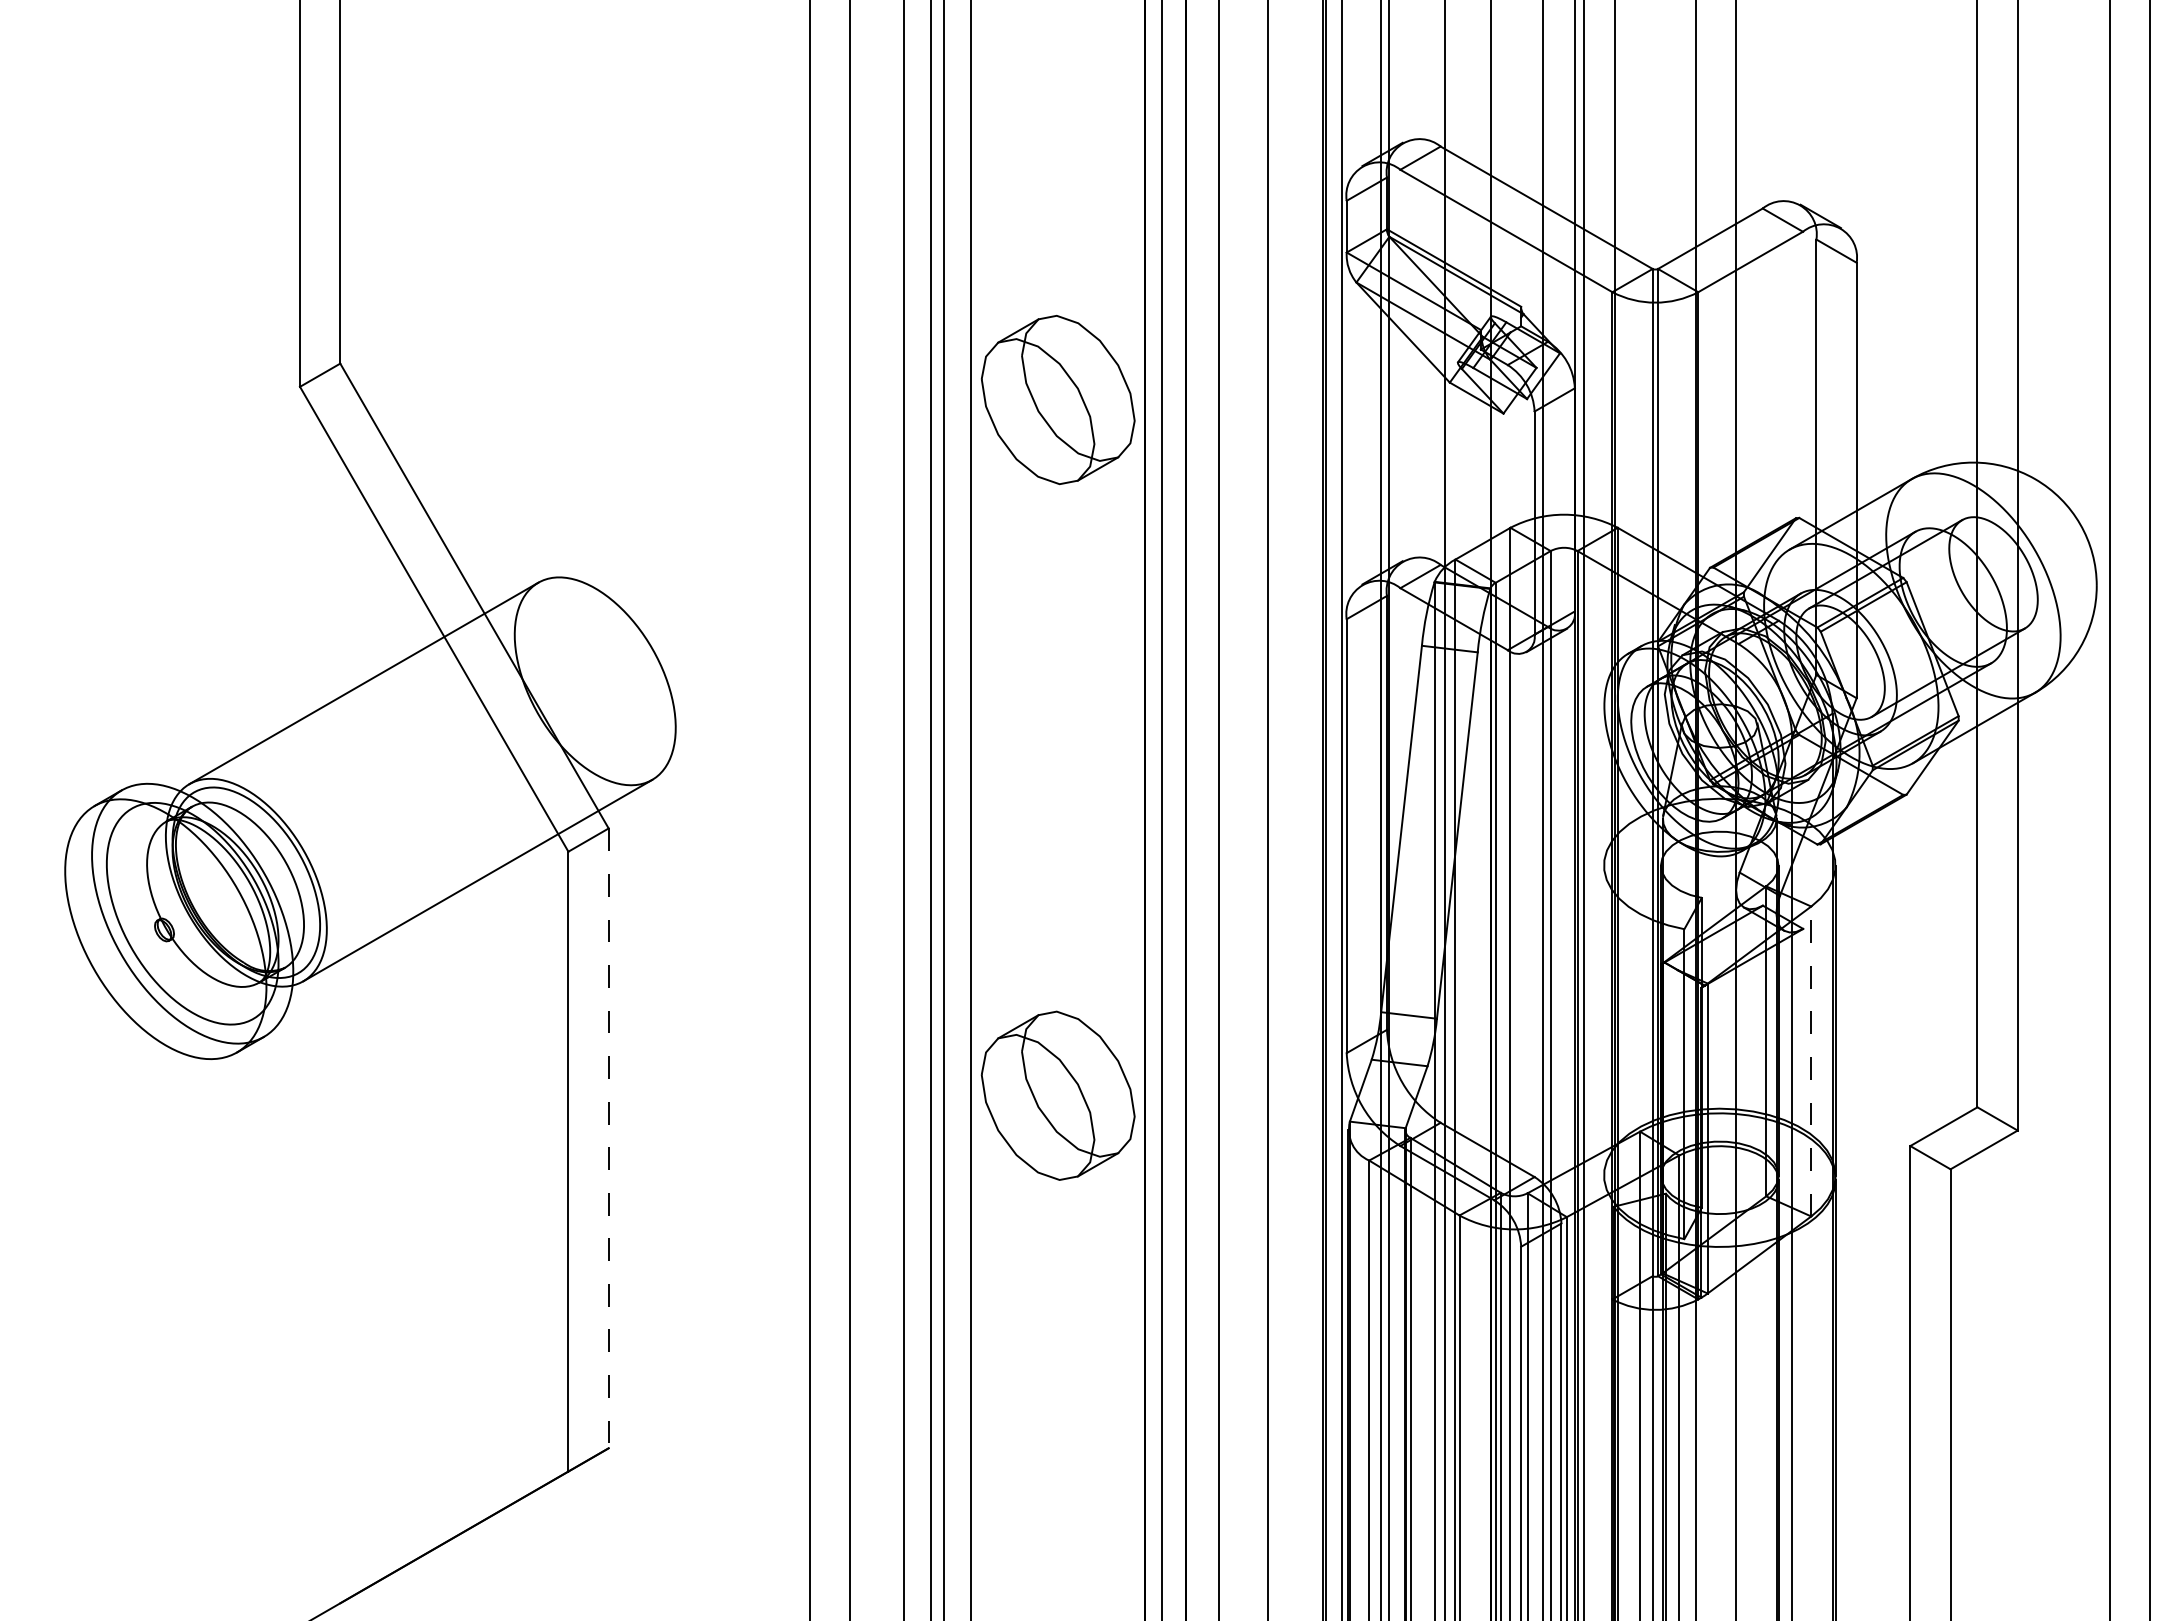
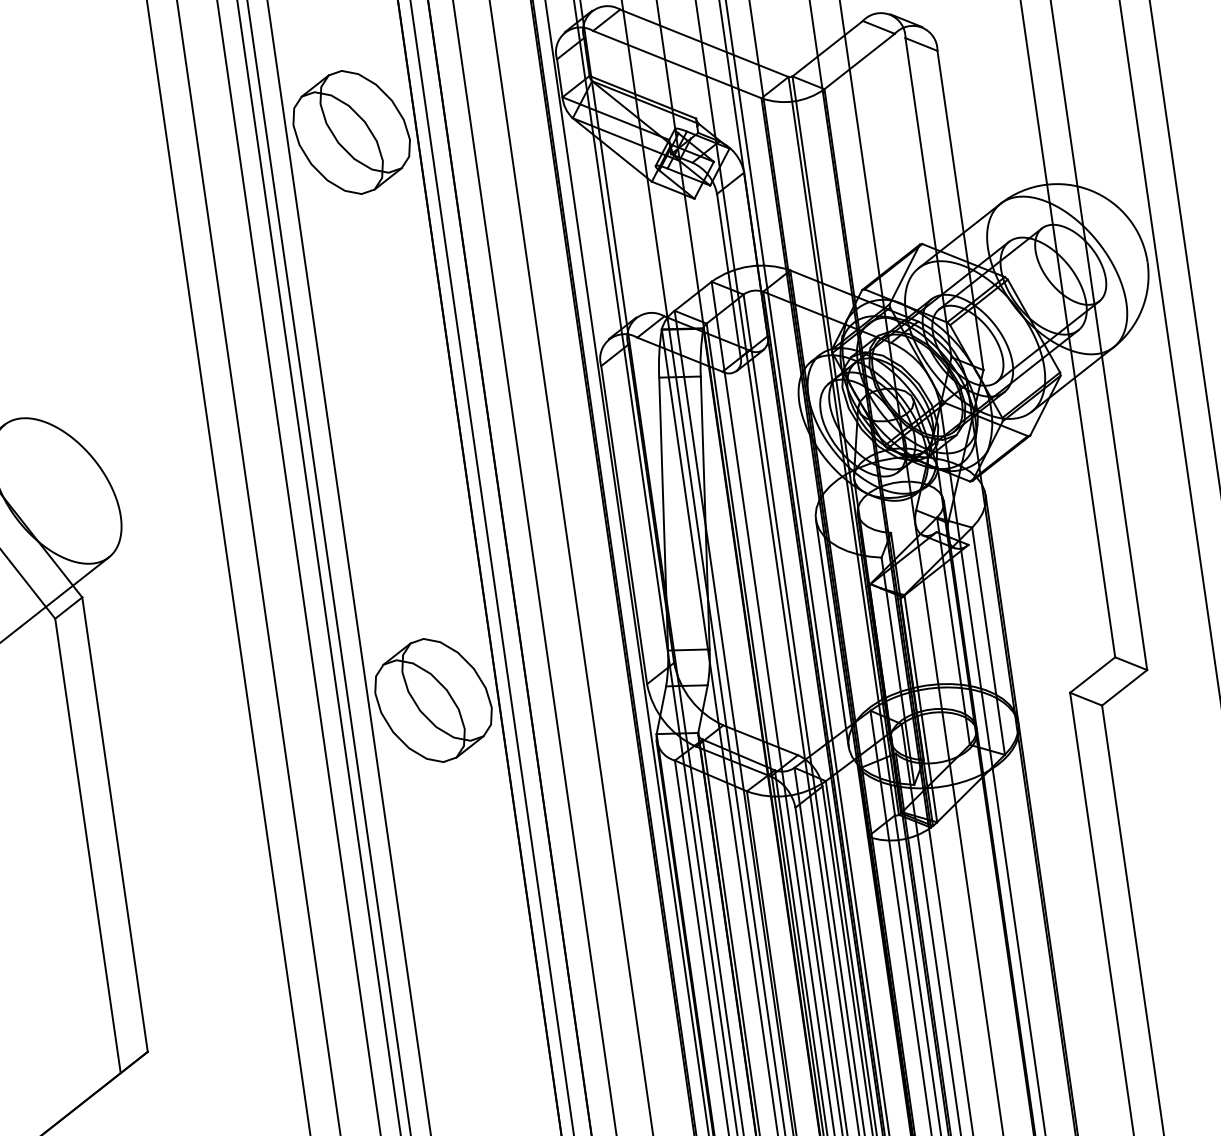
part: (1057, 400) -> (351, 132), moved
line: (1604, 1020) -> (832, 633), added
line: (1811, 1061) -> (988, 641), dashed -> solid
part: (1057, 1095) -> (432, 700), moved
line: (608, 1138) -> (114, 824), dashed -> solid

